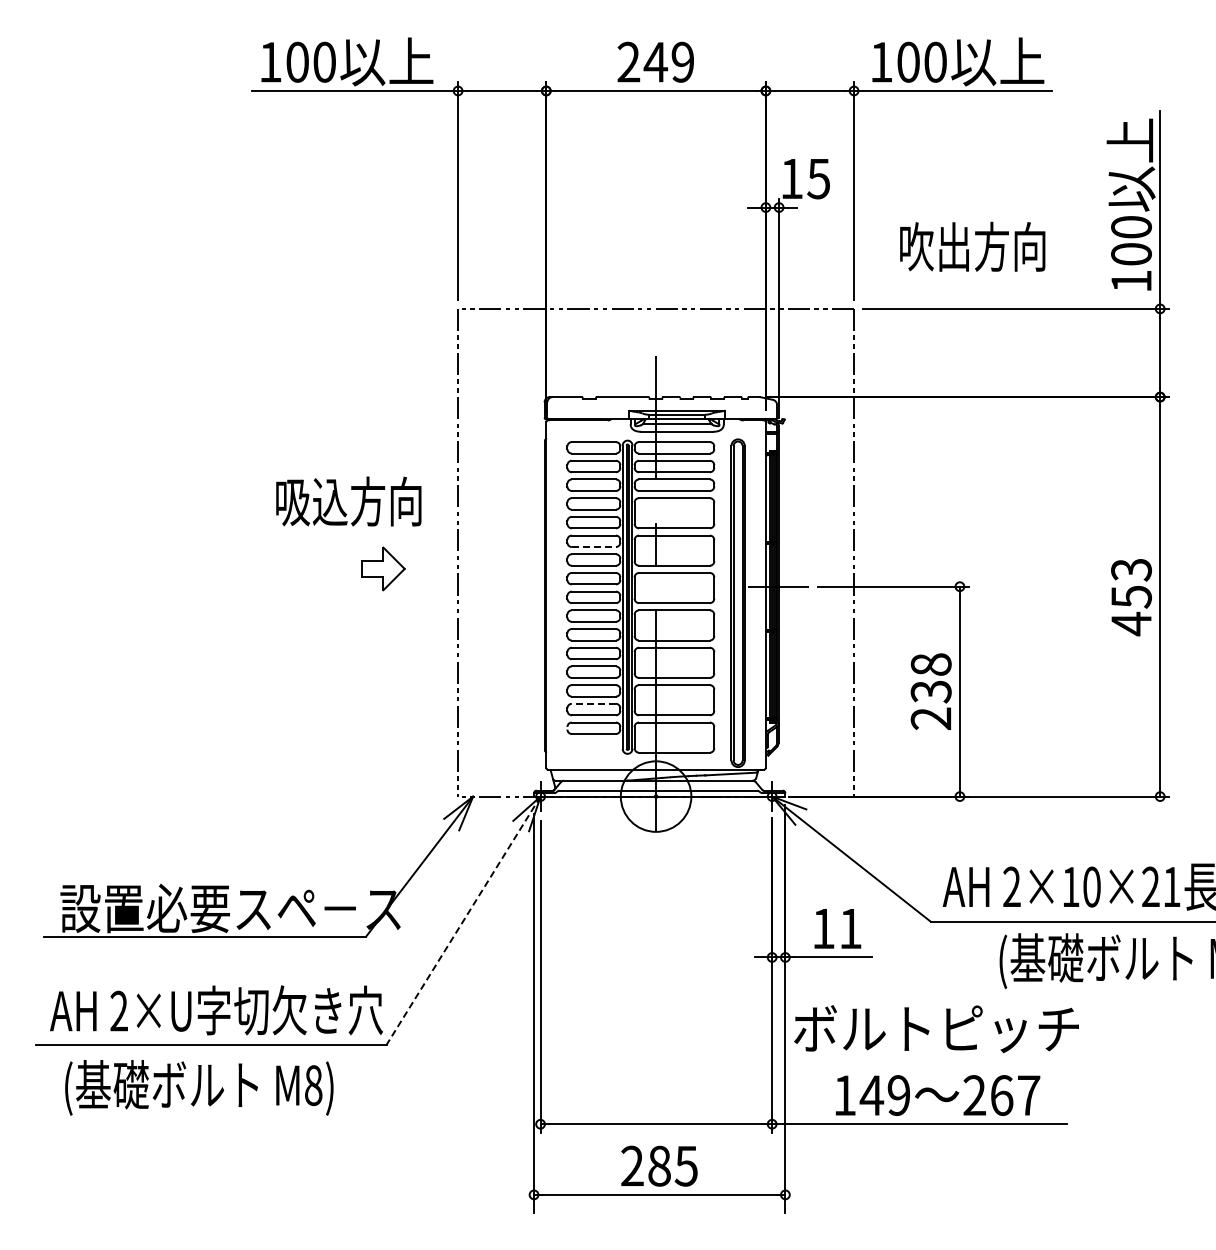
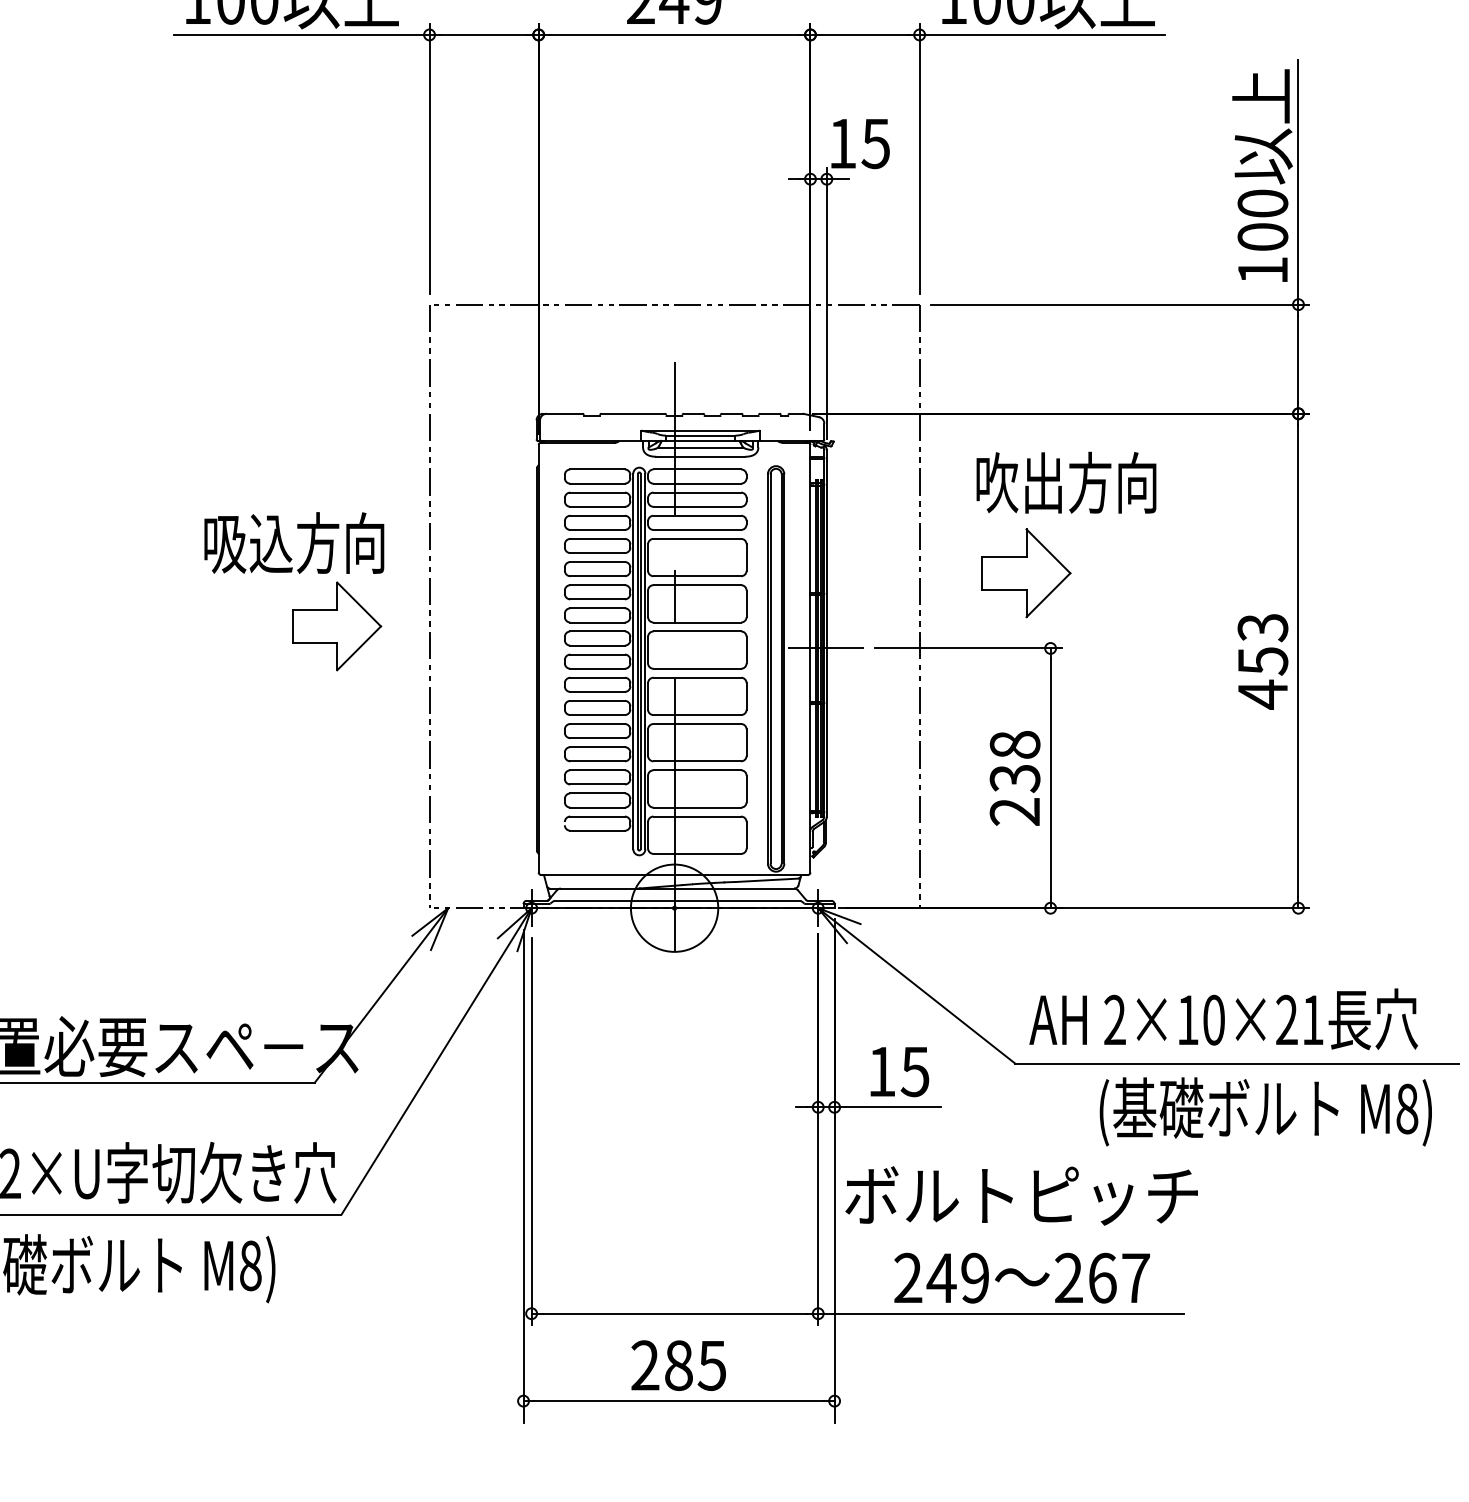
text: (972, 246) -> (1066, 482), moved
part: (940, 525) -> (1026, 572), added
line: (594, 547) -> (598, 599), dashed -> solid
part: (383, 568) -> (337, 625), size x1.67
line: (593, 703) -> (597, 793), dashed -> solid
line: (463, 920) -> (436, 1061), dashed -> solid
text: (850, 929) -> (915, 1072), 11 -> 15
text: (844, 1095) -> (907, 1278), 149 -> 249

